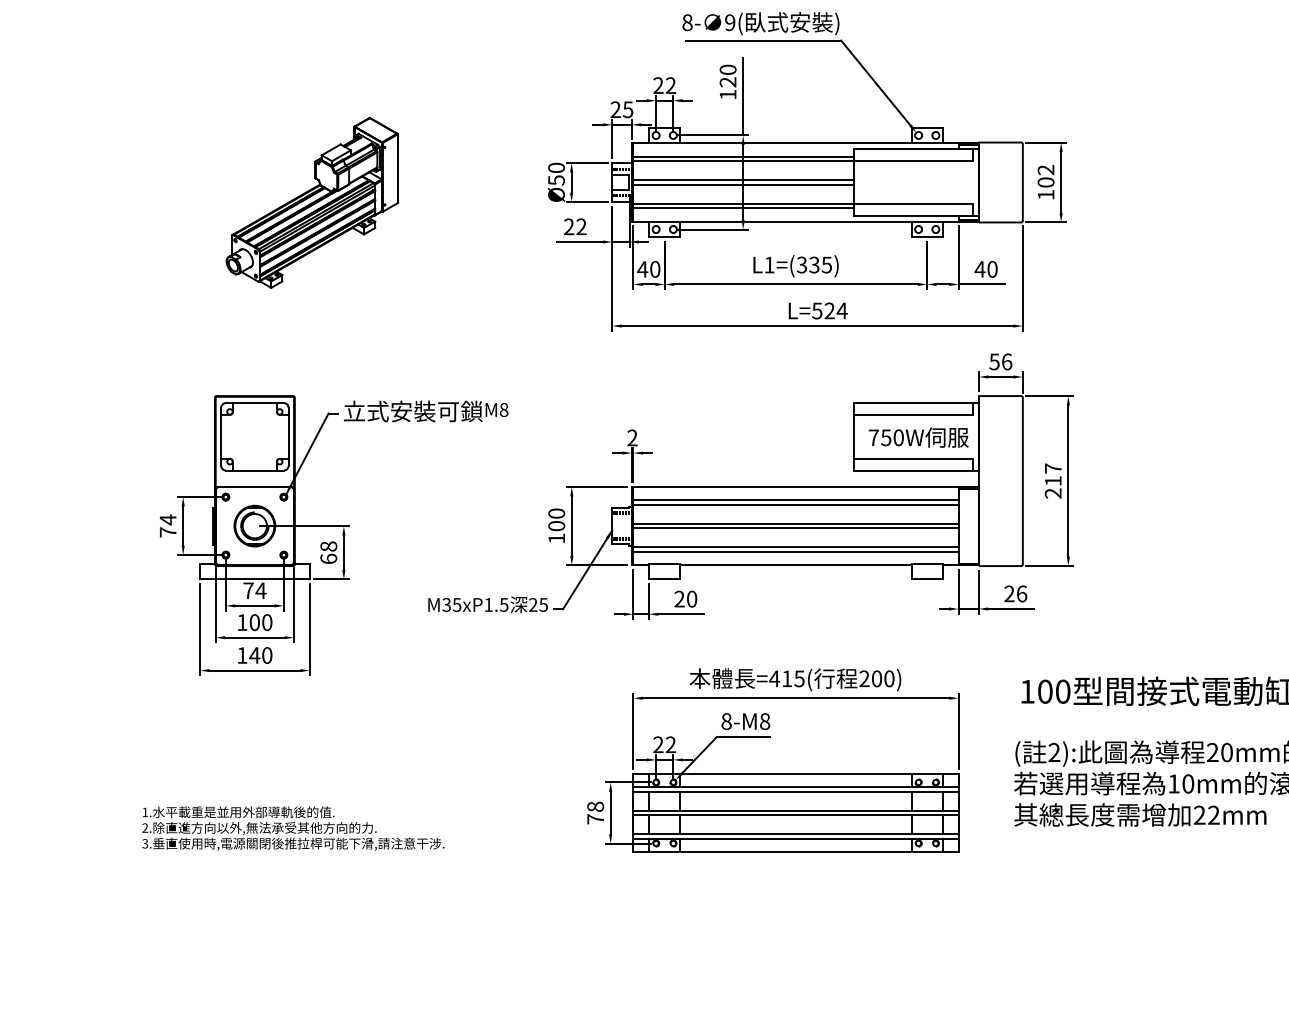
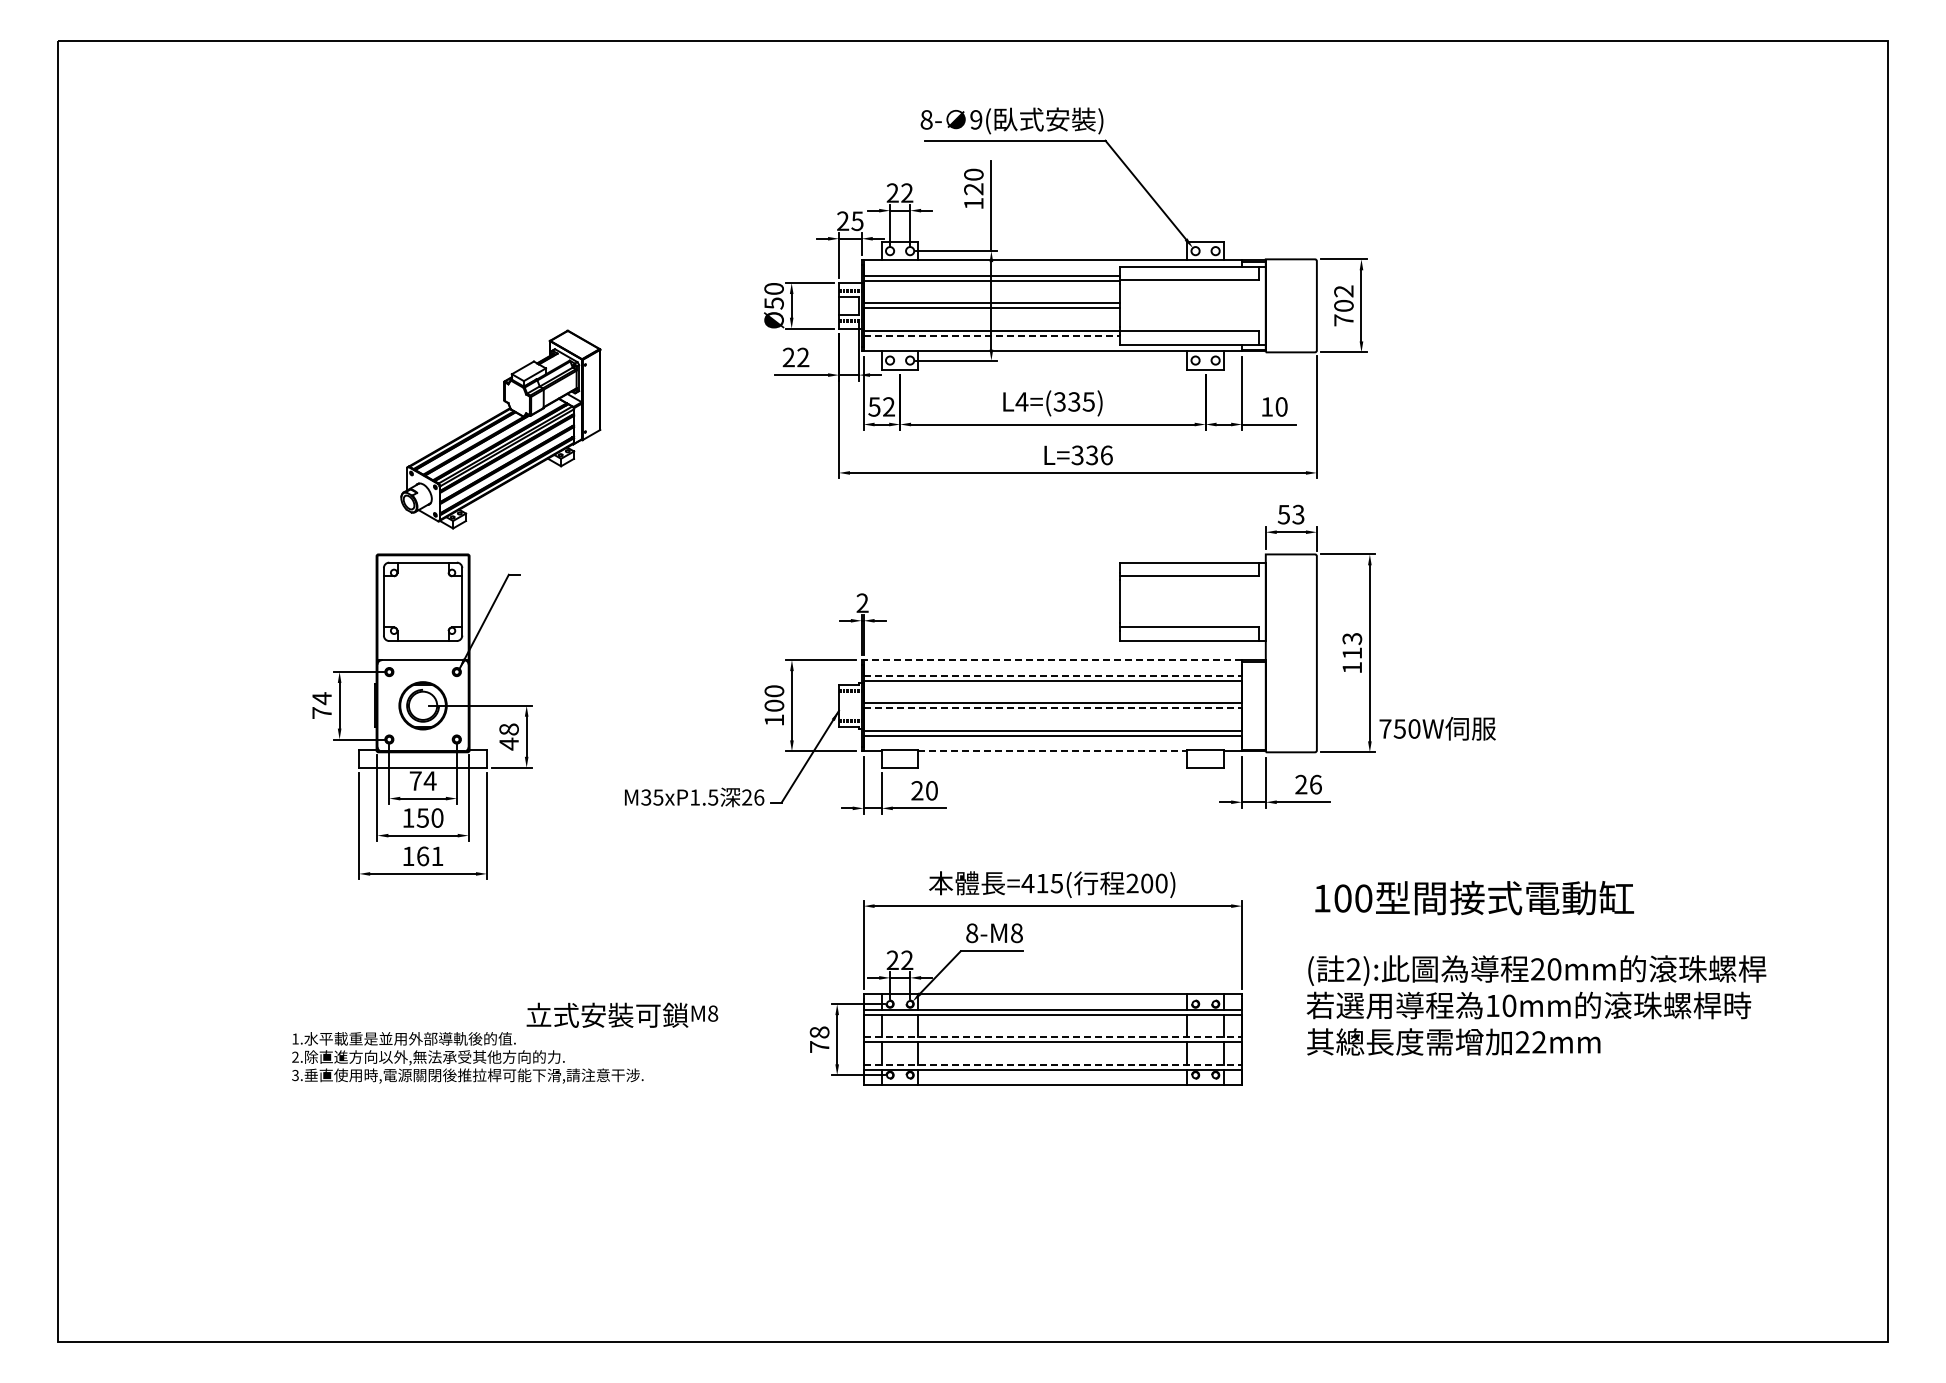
text: (1045, 195) -> (1343, 320), 102 -> 702
part: (311, 202) -> (500, 429), moved
line: (744, 207) -> (992, 335), solid -> dashed
text: (769, 264) -> (1021, 401), L1=(335) -> L4=(335)
text: (648, 268) -> (881, 406), 40 -> 52
text: (979, 268) -> (1266, 406), 40 -> 10
text: (830, 311) -> (1092, 455), L=524 -> L=336
text: (1007, 361) -> (1298, 514), 56 -> 53
text: (426, 410) -> (622, 1014), moved
text: (918, 437) -> (1437, 728), moved
text: (1053, 480) -> (1352, 652), 217 -> 113
line: (795, 487) -> (1052, 660), solid -> dashed
line: (796, 500) -> (1053, 675), solid -> dashed
line: (796, 528) -> (1053, 708), solid -> dashed
text: (328, 558) -> (508, 743), 68 -> 48
line: (795, 565) -> (1052, 751), solid -> dashed
text: (543, 604) -> (759, 797), 25 -> 26
text: (254, 622) -> (422, 817), 100 -> 150
text: (260, 655) -> (429, 856), 140 -> 161
line: (796, 811) -> (1053, 1037), solid -> dashed
line: (796, 834) -> (1053, 1064), solid -> dashed

